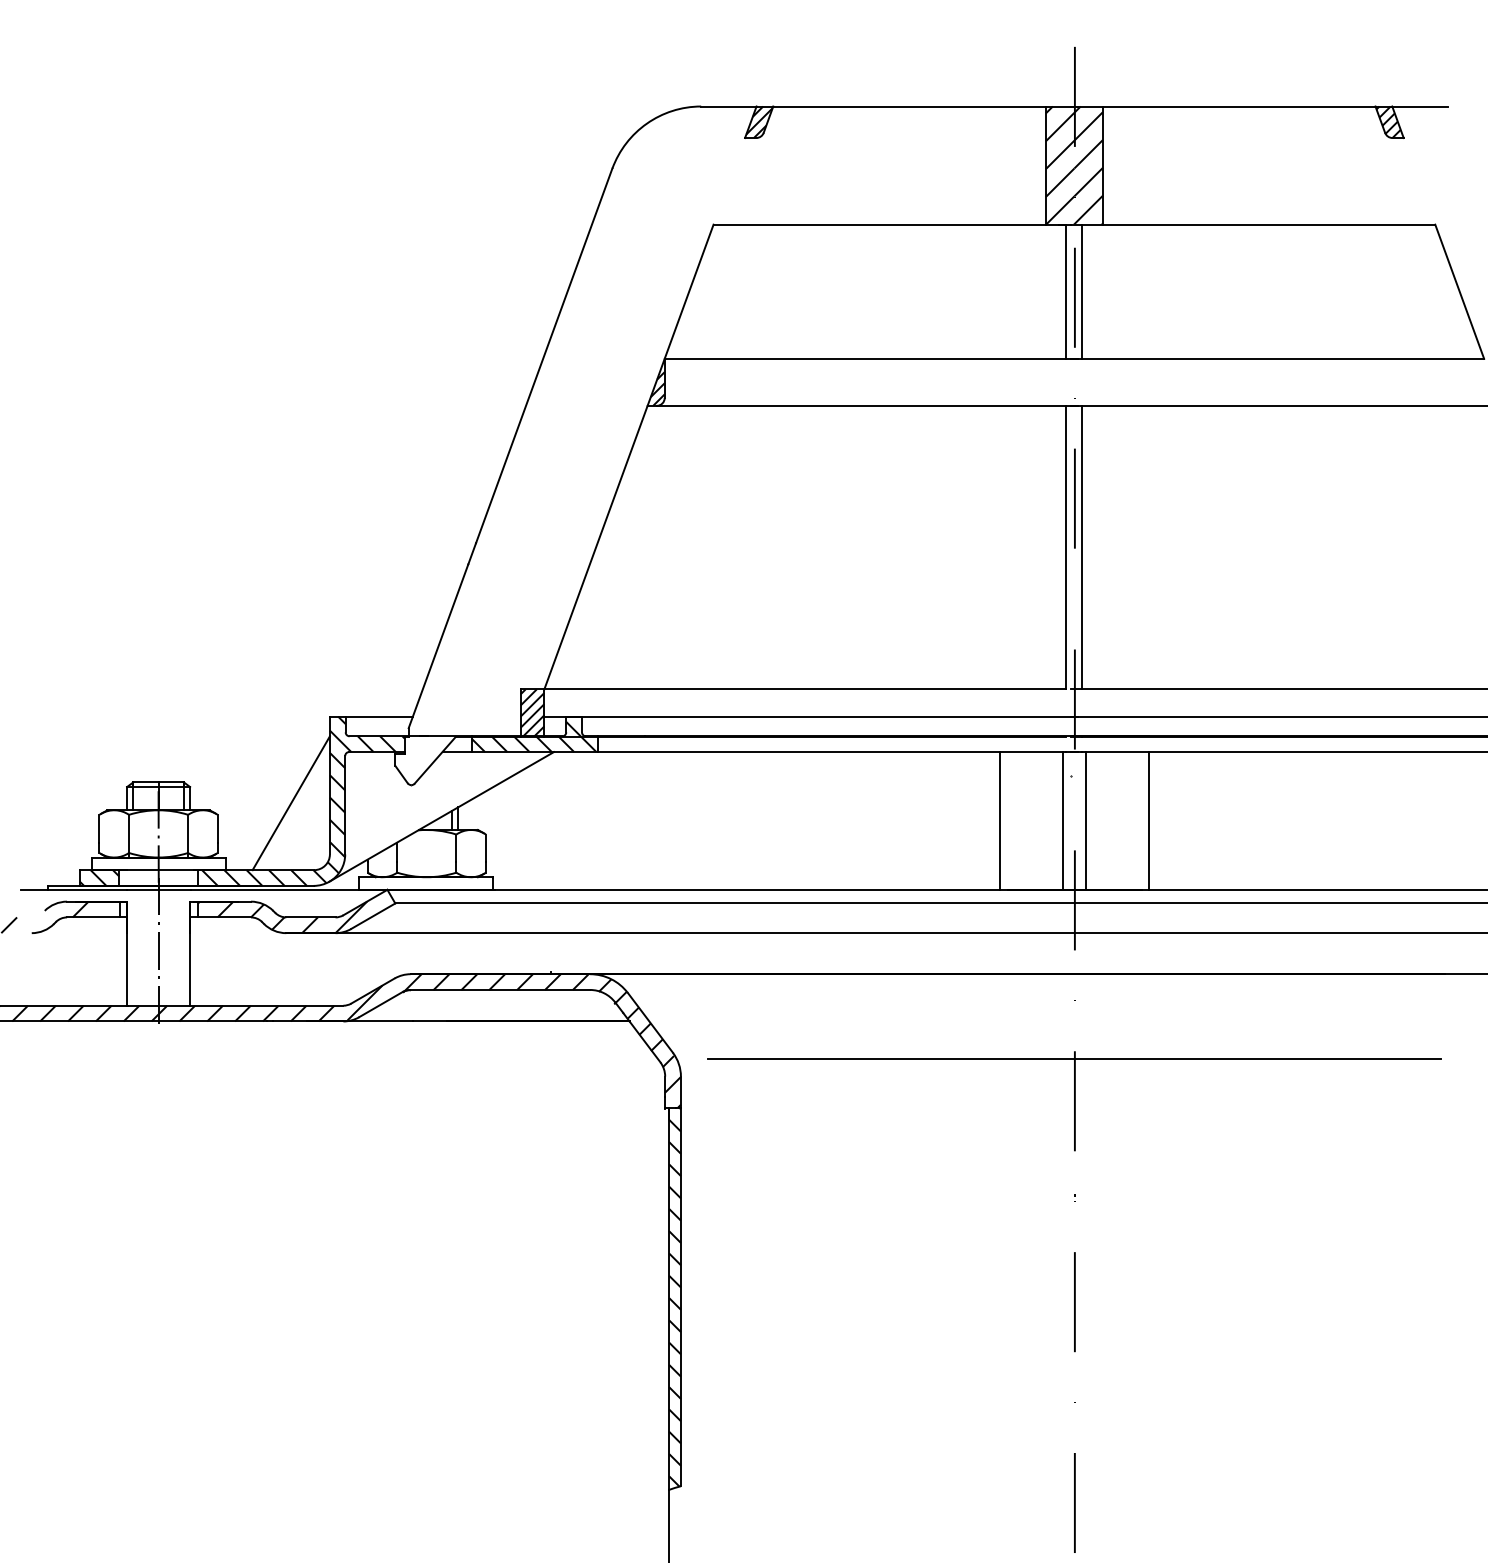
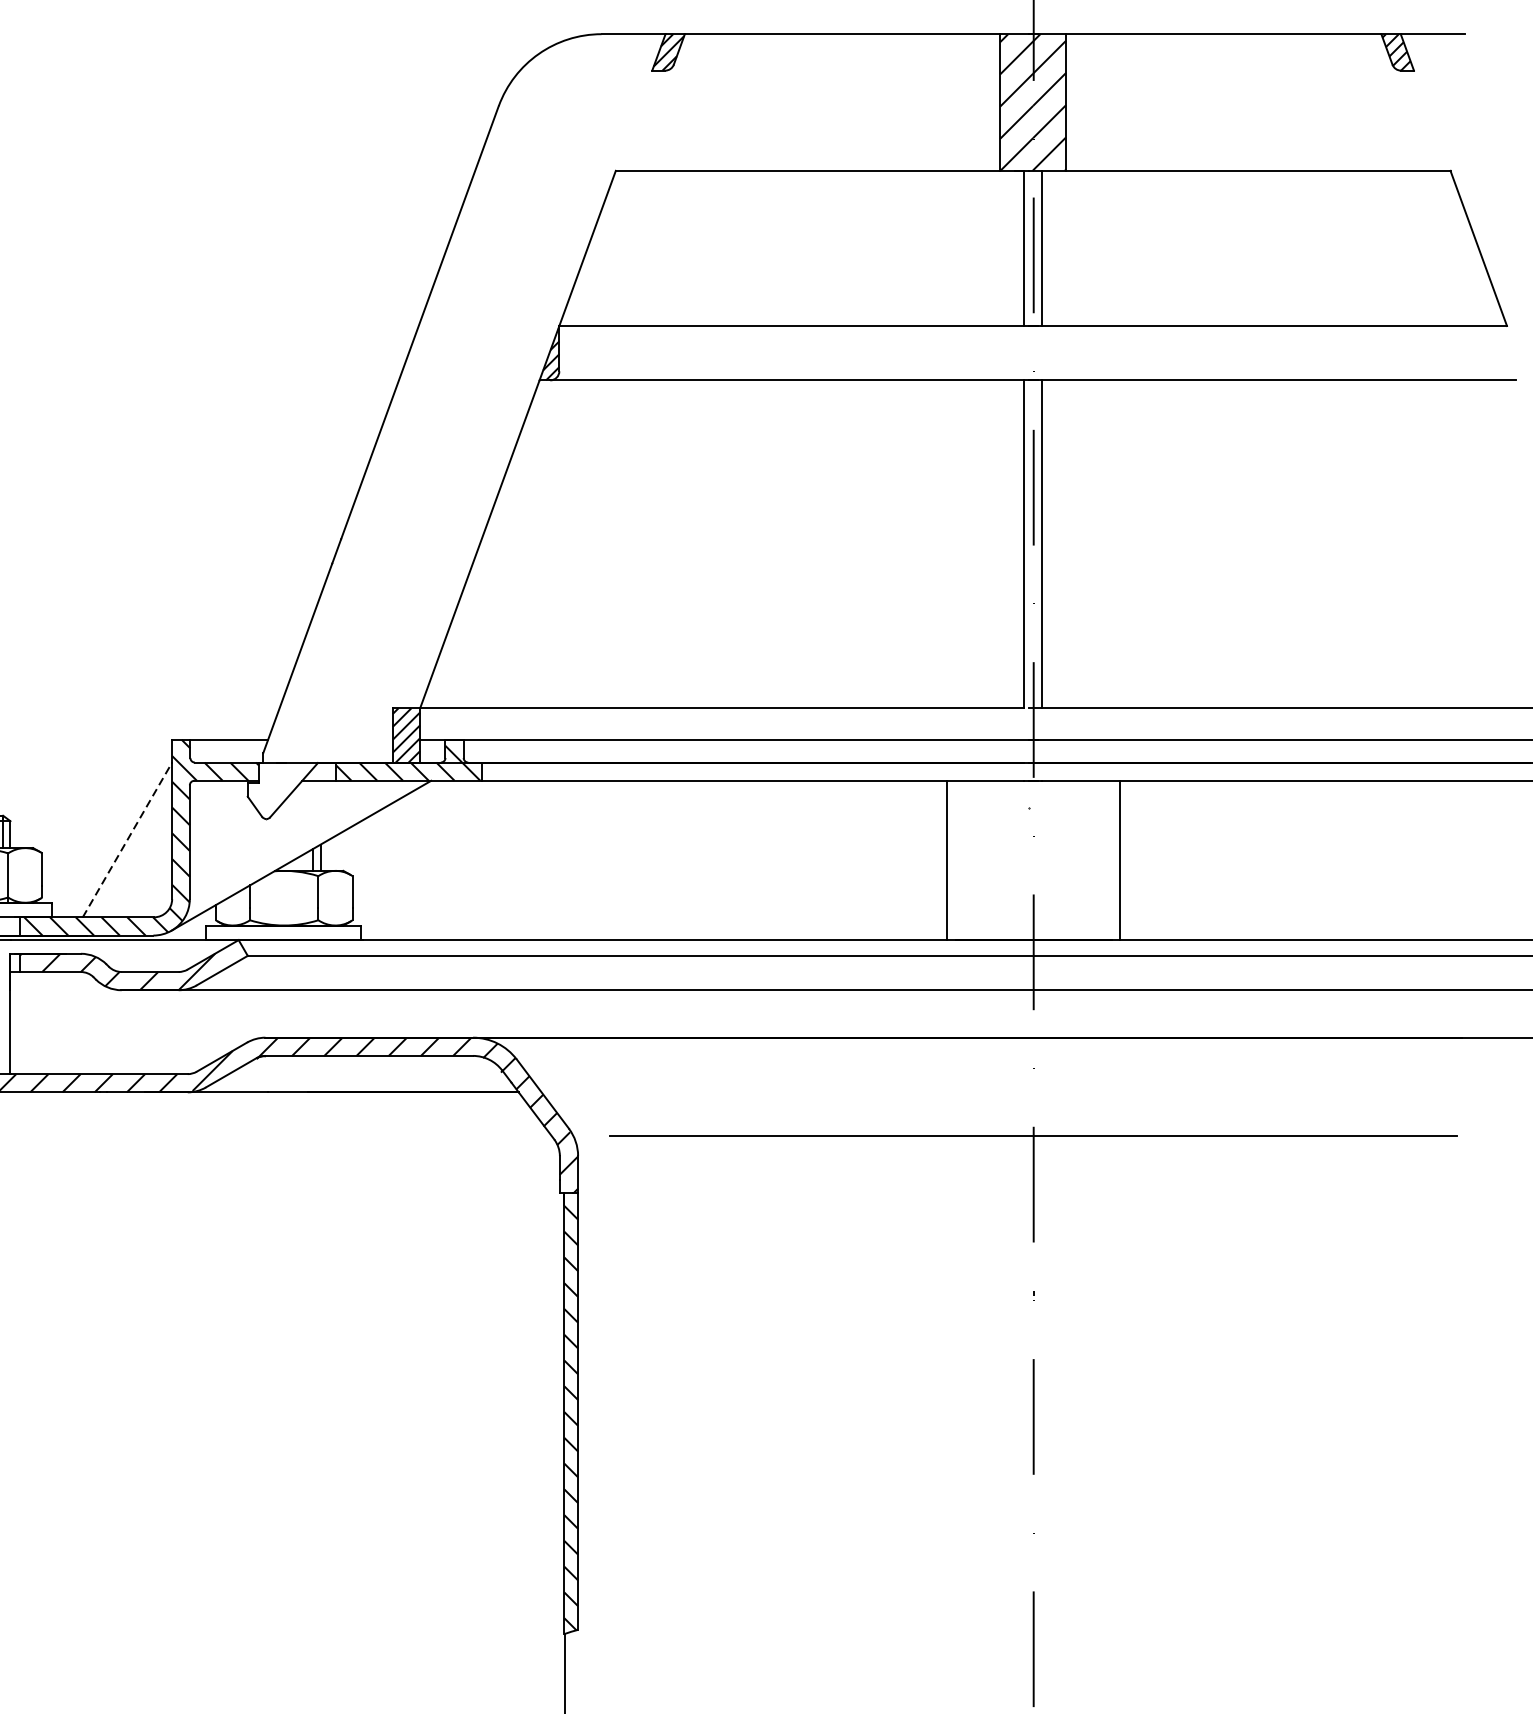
line: (291, 802) -> (127, 839), solid -> dashed
line: (1062, 820) -> (1019, 859), removed
line: (1086, 820) -> (1047, 859), removed

